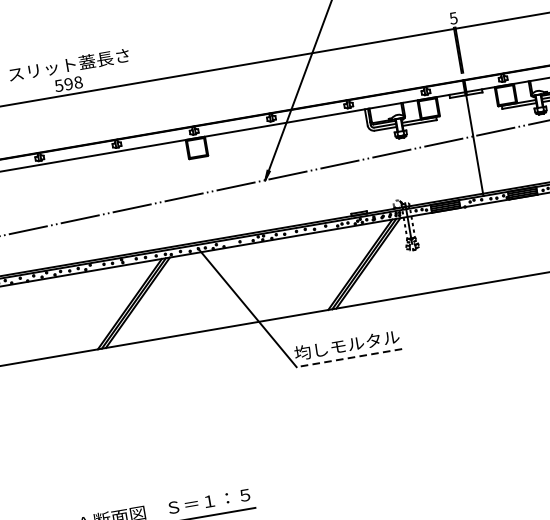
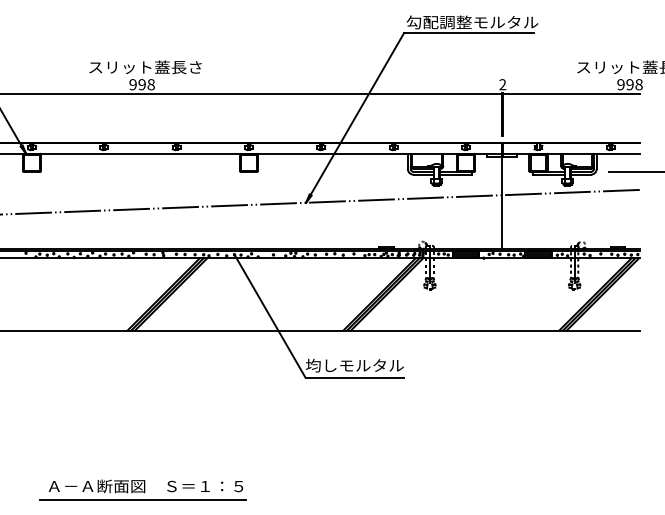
text: (453, 18) -> (502, 84), 5 -> 2
text: (58, 85) -> (132, 84), 598 -> 998
line: (348, 357) -> (354, 377), dashed -> solid

